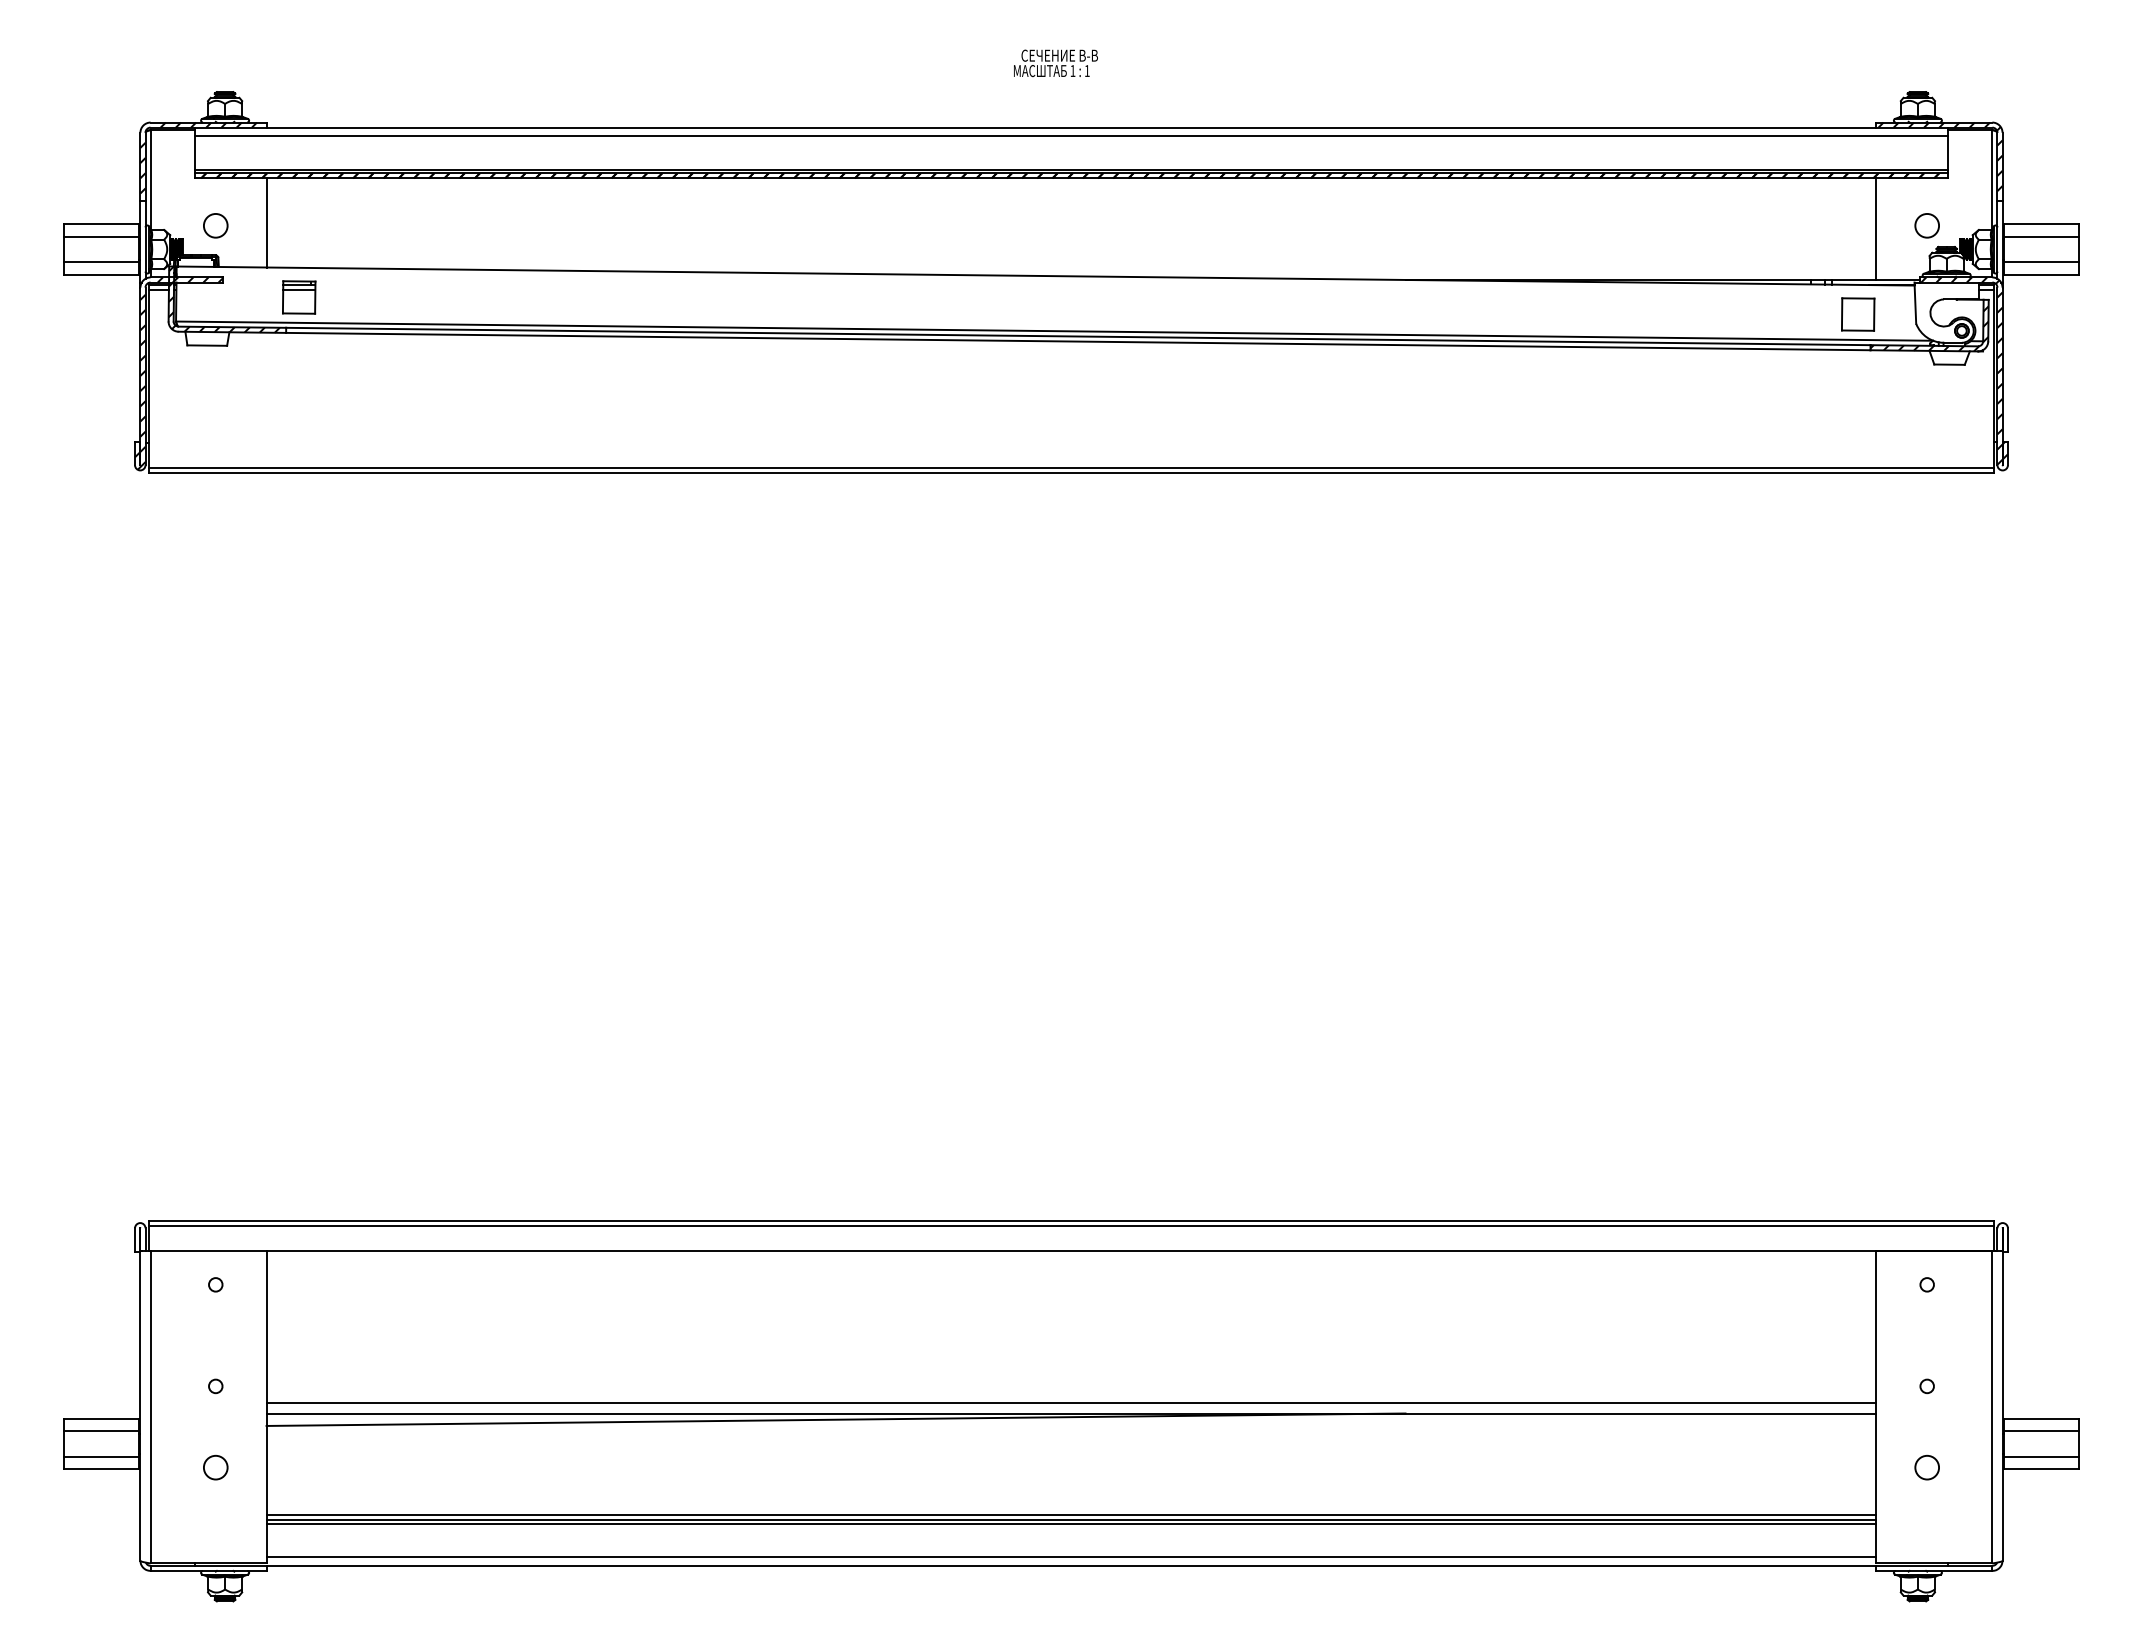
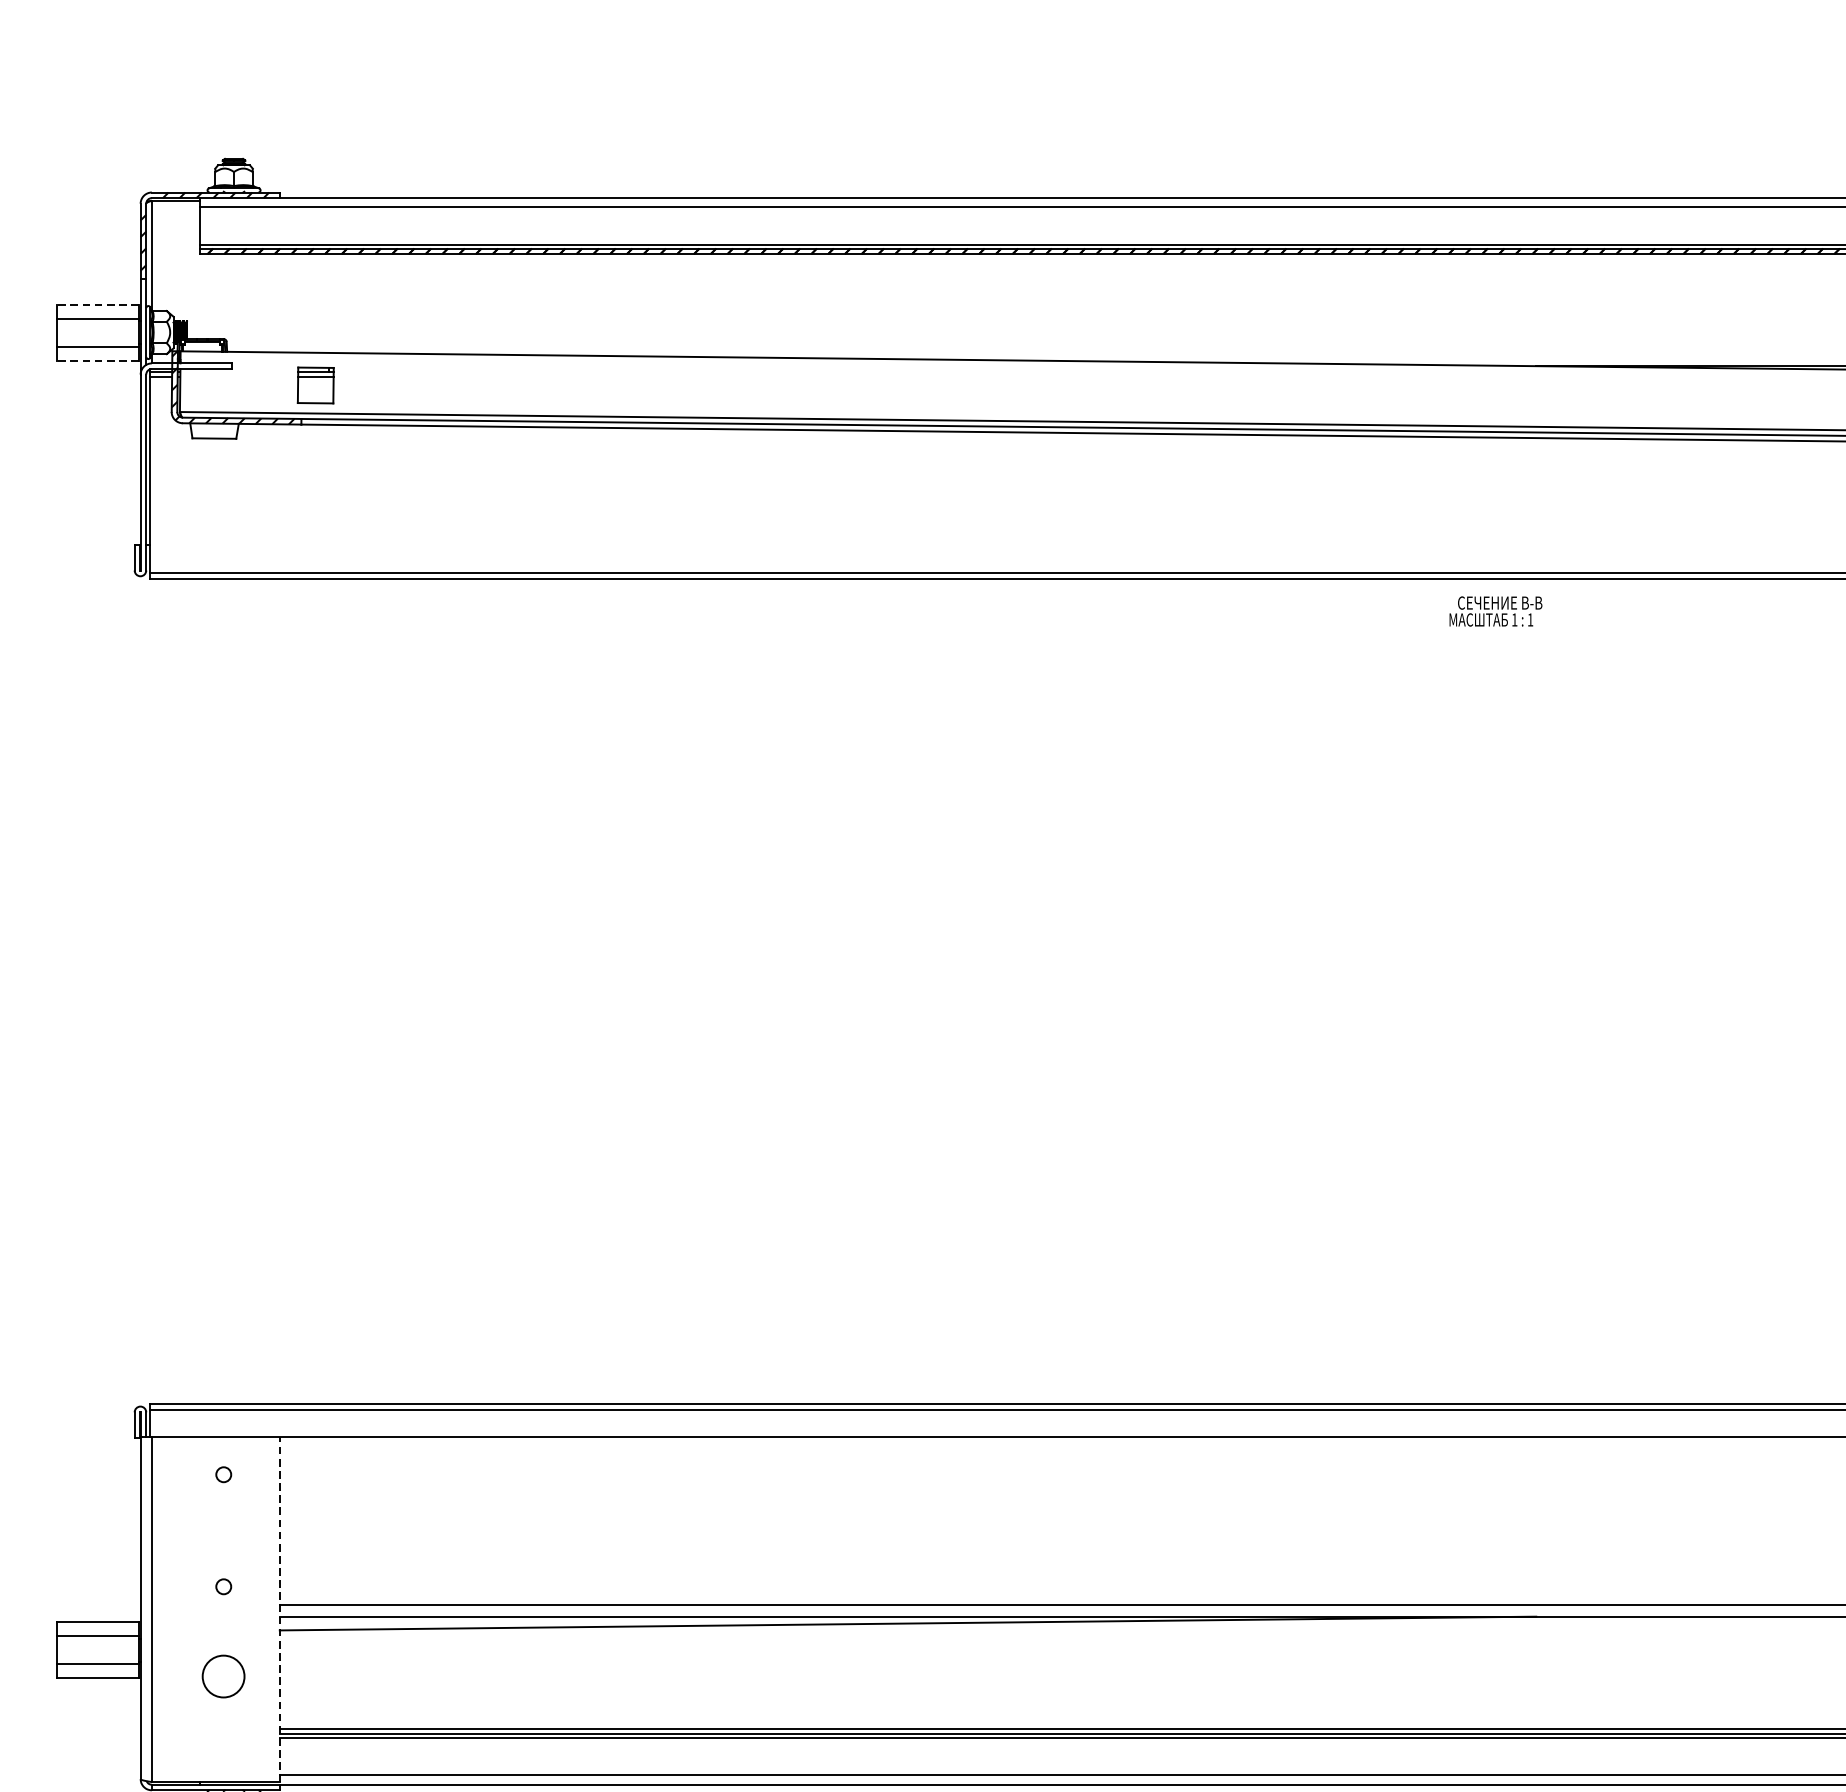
text: (1055, 63) -> (1495, 611), moved
line: (266, 222) -> (279, 302), removed
line: (101, 224) -> (97, 304), solid -> dashed
circle: (215, 225) -> (223, 306), removed
line: (101, 274) -> (97, 360), solid -> dashed
hatch: (179, 373) -> (183, 469), removed
line: (266, 1406) -> (279, 1608), solid -> dashed
circle: (215, 1467) -> (223, 1676), size x1.6

